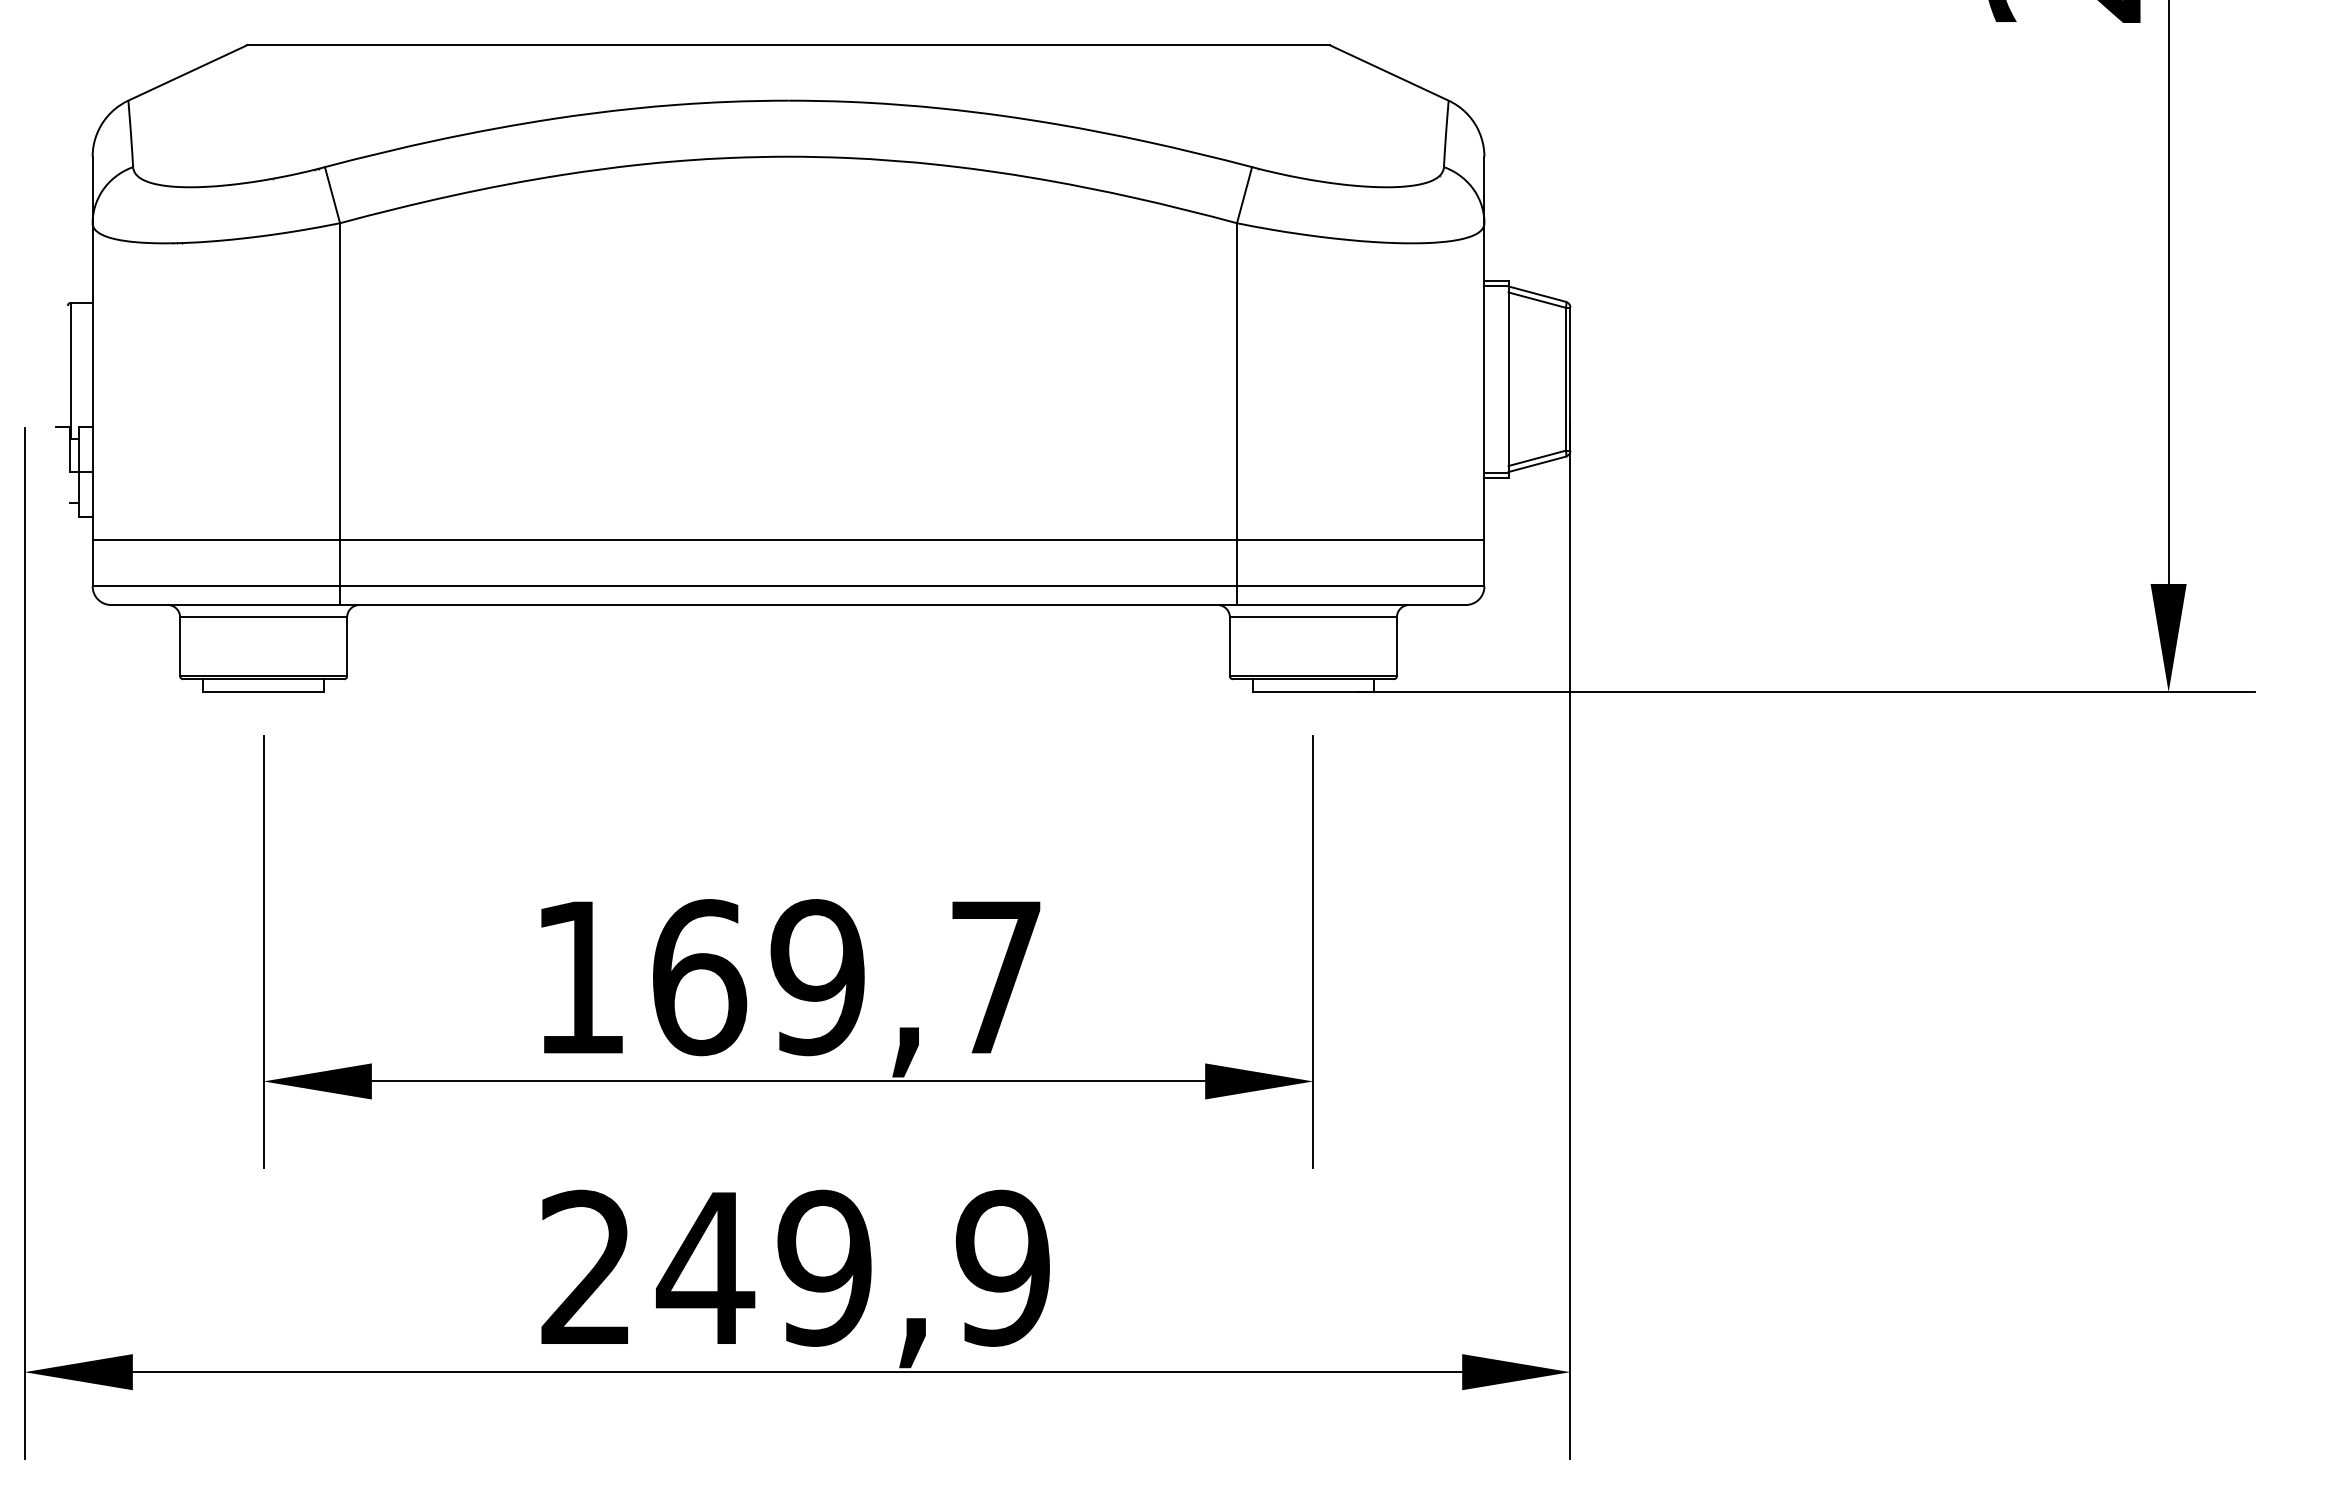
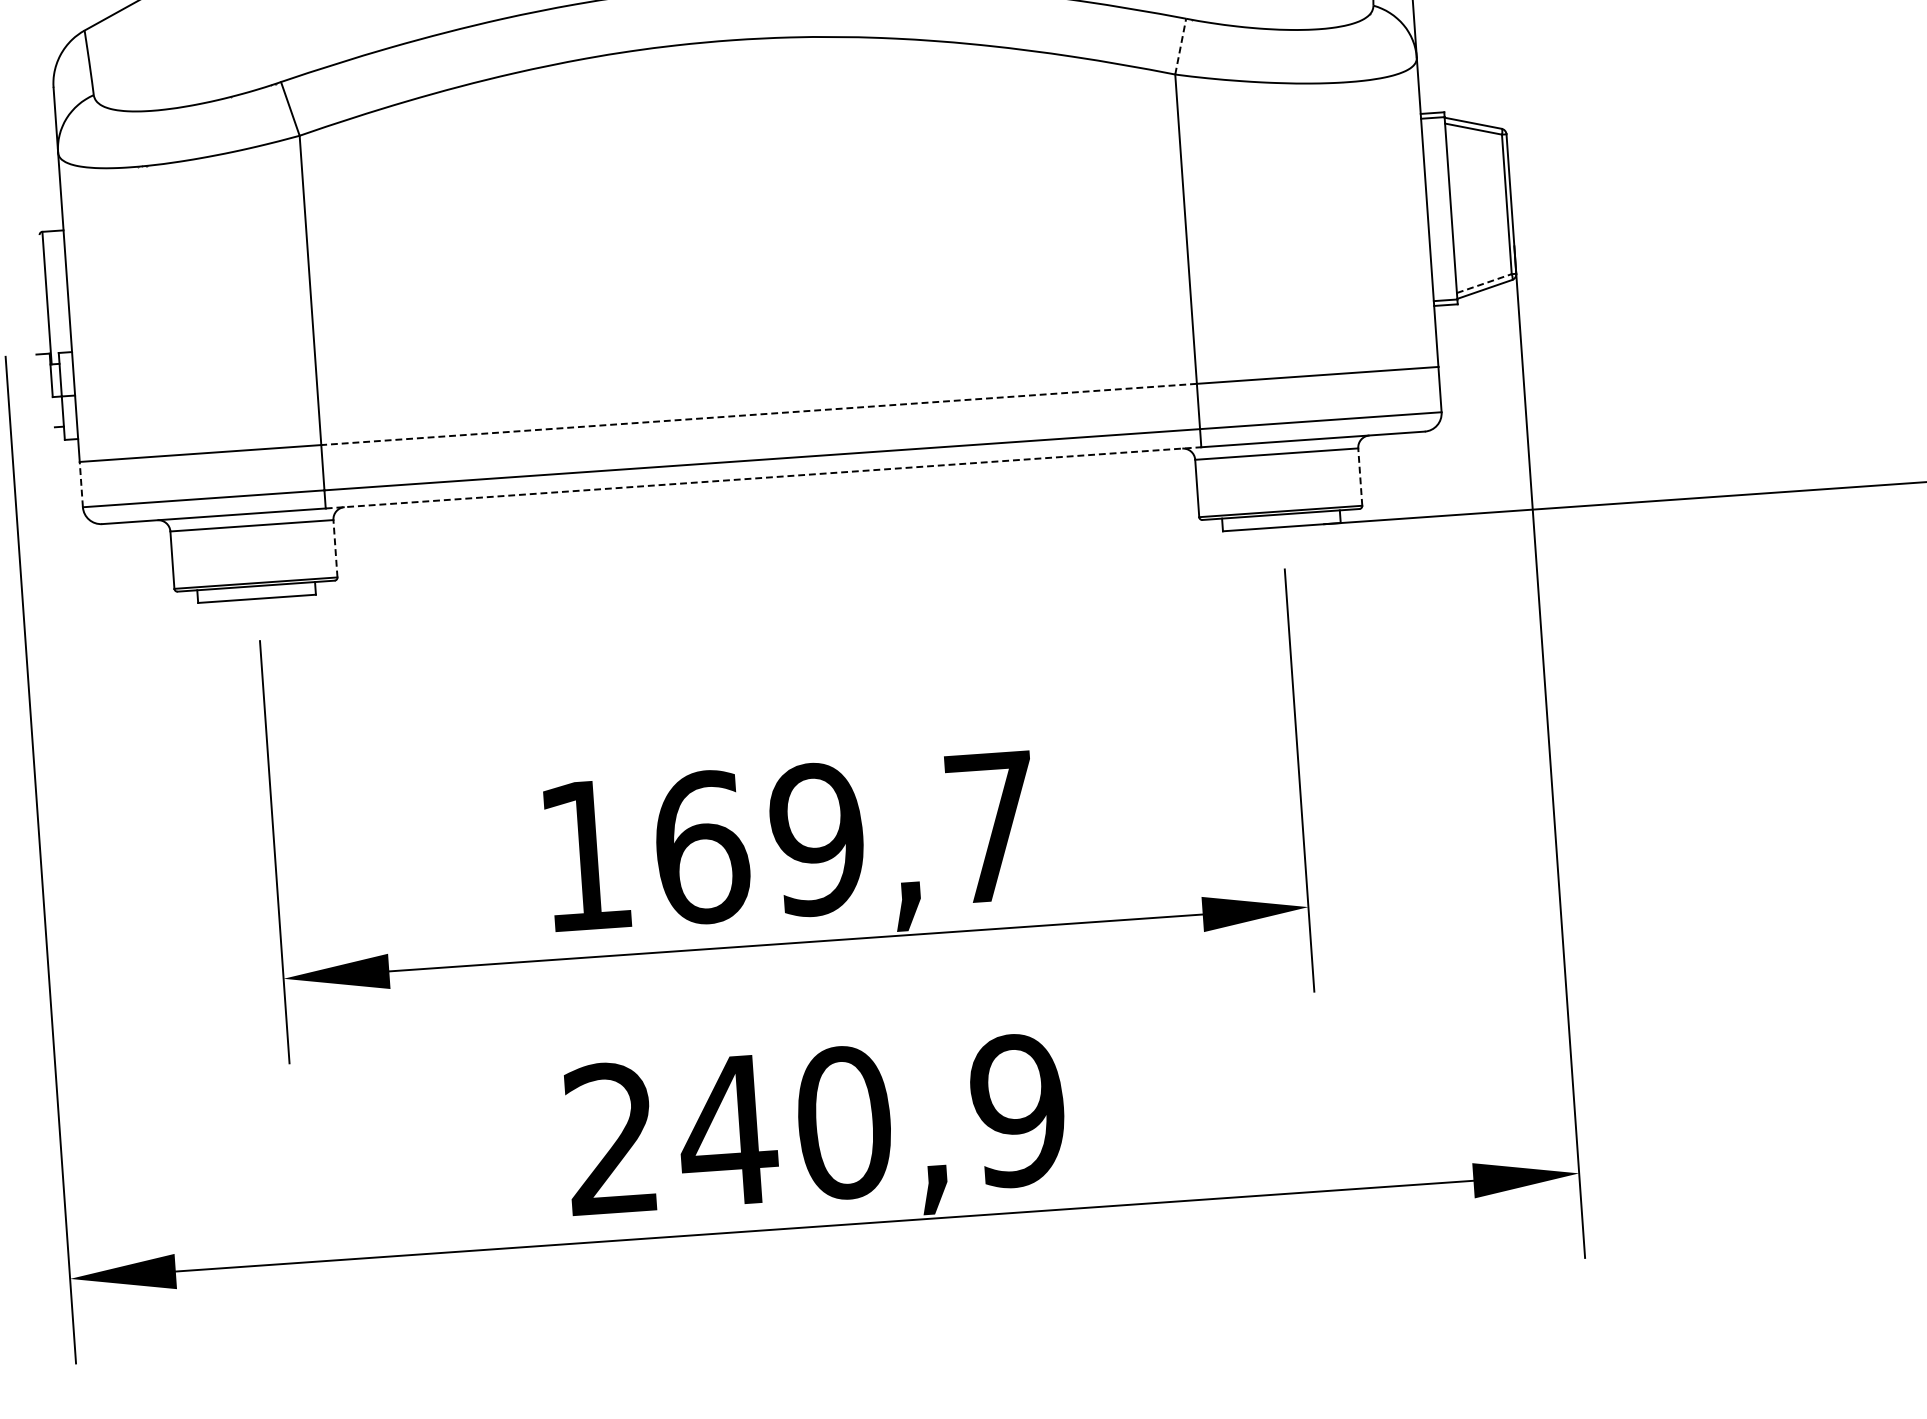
line: (1244, 194) -> (1180, 45), solid -> dashed
line: (1537, 458) -> (1484, 283), solid -> dashed
line: (788, 540) -> (759, 414), solid -> dashed
line: (92, 562) -> (81, 483), solid -> dashed
line: (789, 605) -> (764, 478), solid -> dashed
line: (347, 646) -> (335, 548), solid -> dashed
line: (1396, 646) -> (1359, 476), solid -> dashed
text: (824, 1267) -> (843, 1122), 249,9 -> 240,9

